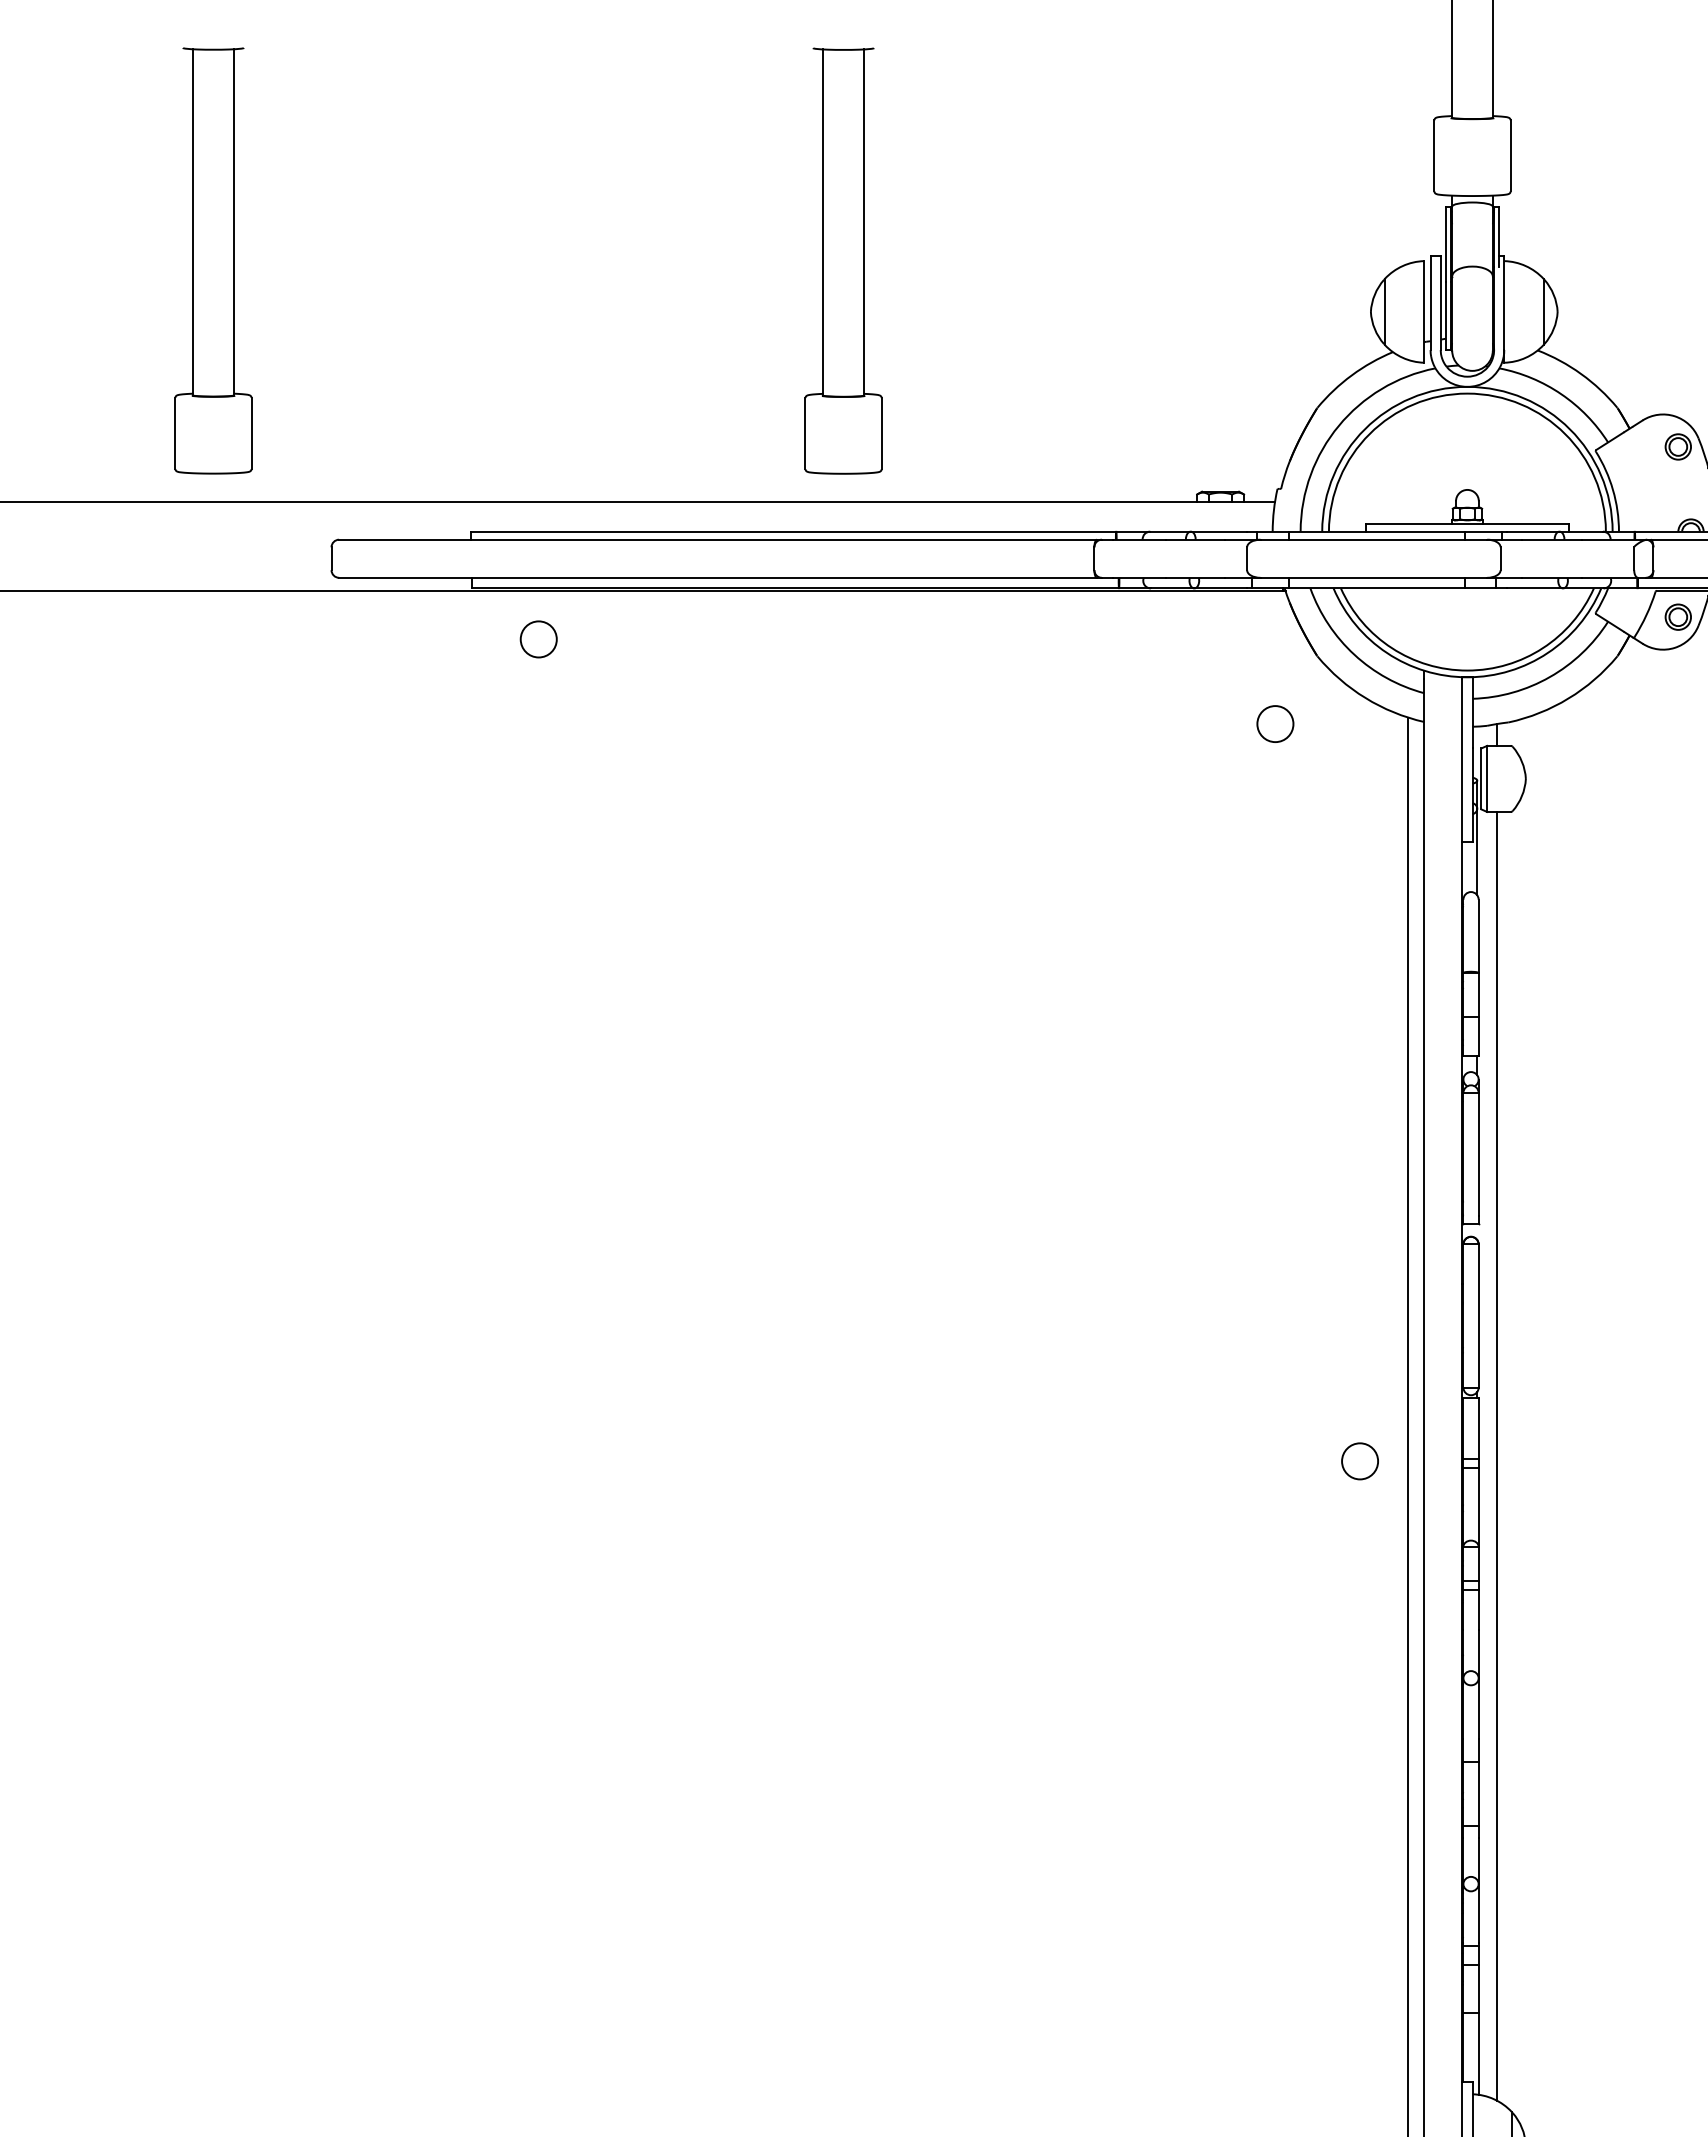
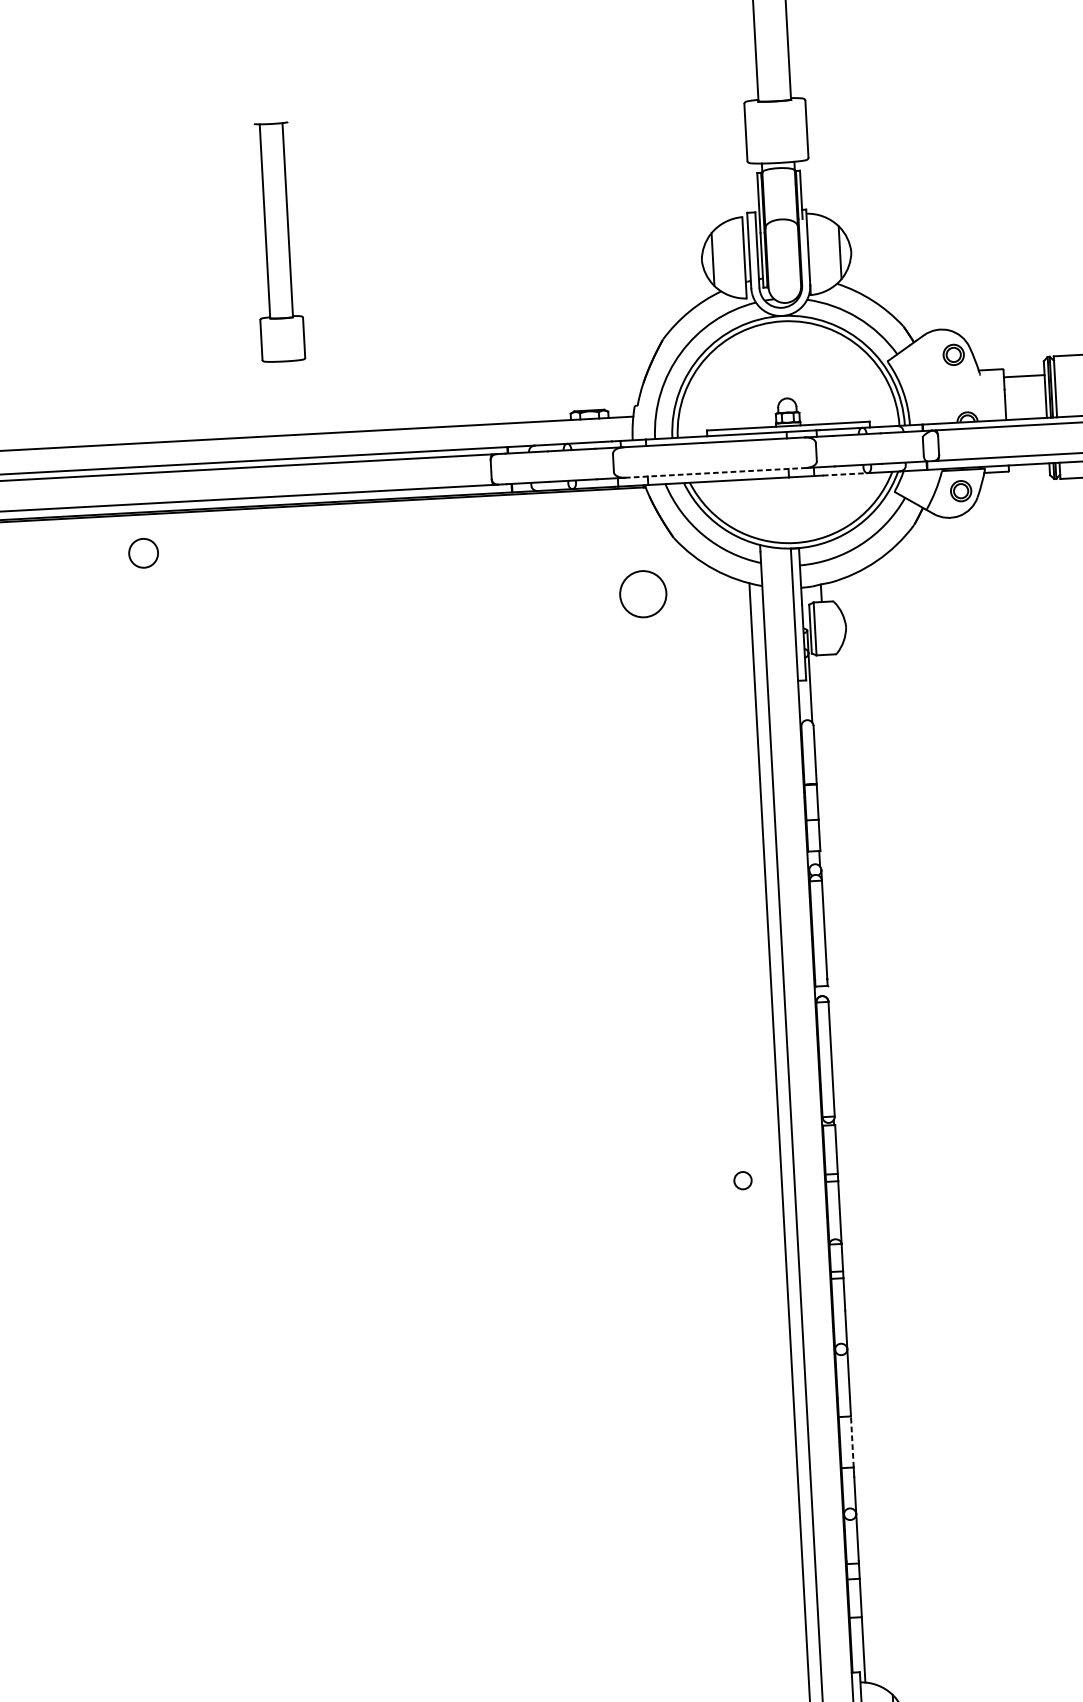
part: (843, 260) -> (277, 241), size x0.7
line: (1374, 577) -> (716, 472), solid -> dashed
line: (1535, 588) -> (845, 474), solid -> dashed
circle: (538, 639) -> (143, 553), moved
circle: (1275, 724) -> (643, 594), size x1.6
line: (1497, 1455) -> (852, 1170), removed
circle: (1360, 1461) -> (743, 1180), size x0.6
line: (1478, 1794) -> (852, 1442), solid -> dashed

